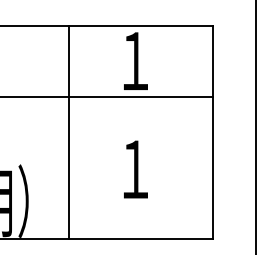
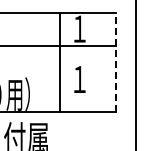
line: (68, 132) -> (59, 62), moved
line: (214, 132) -> (116, 62), solid -> dashed

